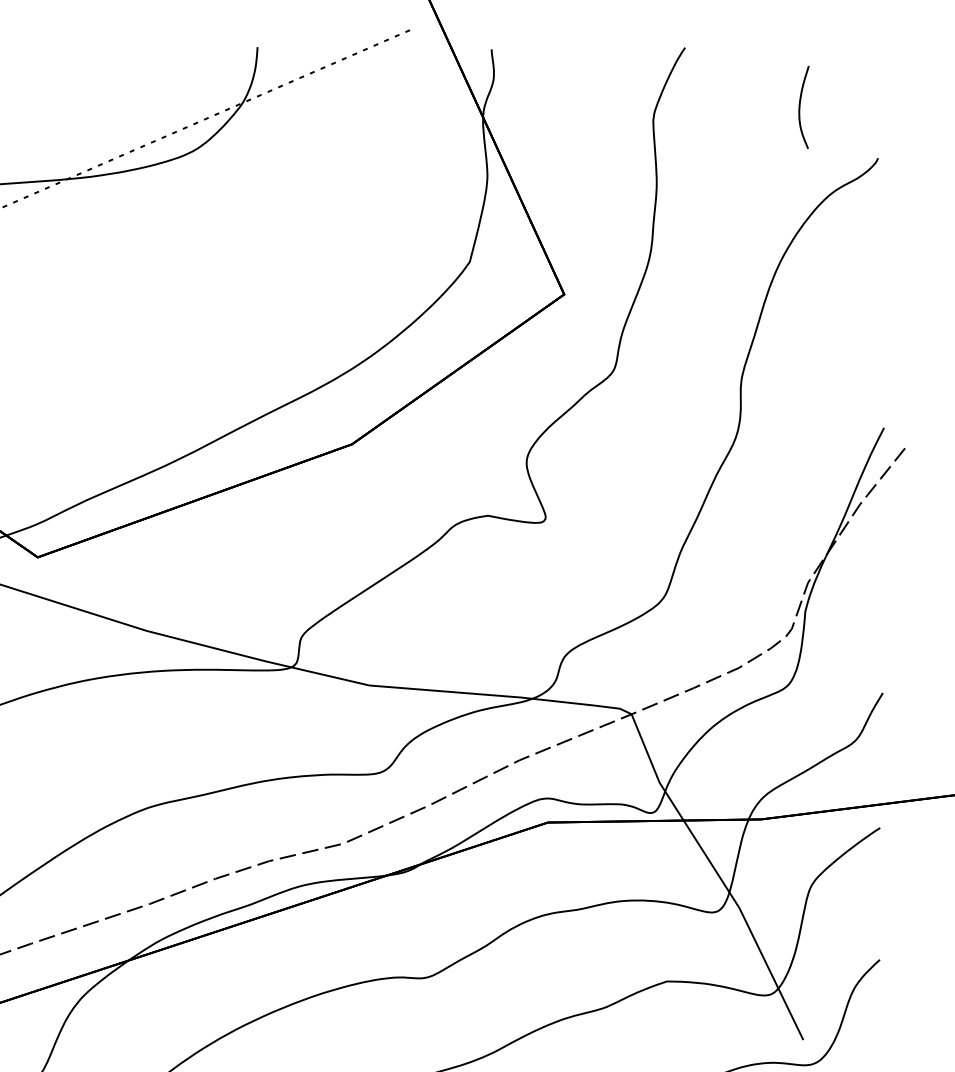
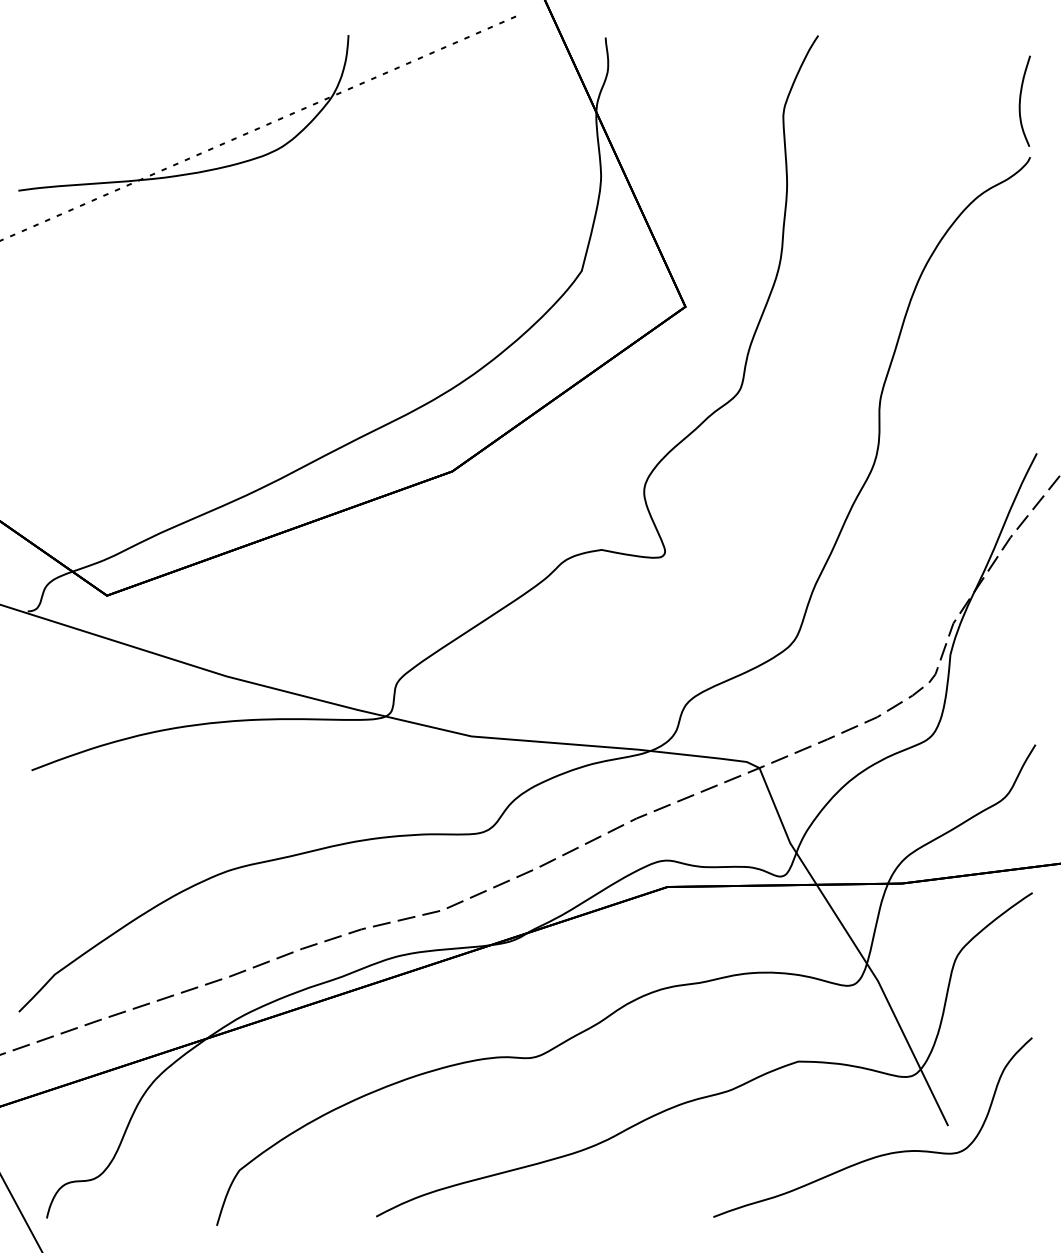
curve: (800, 104) -> (1021, 98), moved

